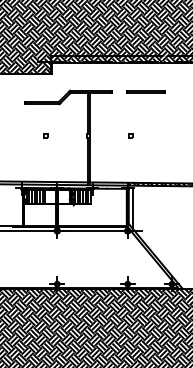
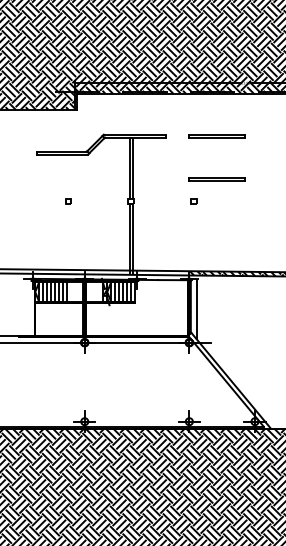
line: (145, 120) -> (215, 178), added

